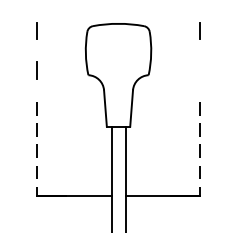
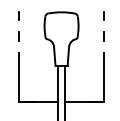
line: (199, 70) -> (103, 36), added
line: (37, 149) -> (19, 77), dashed -> solid
line: (201, 149) -> (104, 77), dashed -> solid

